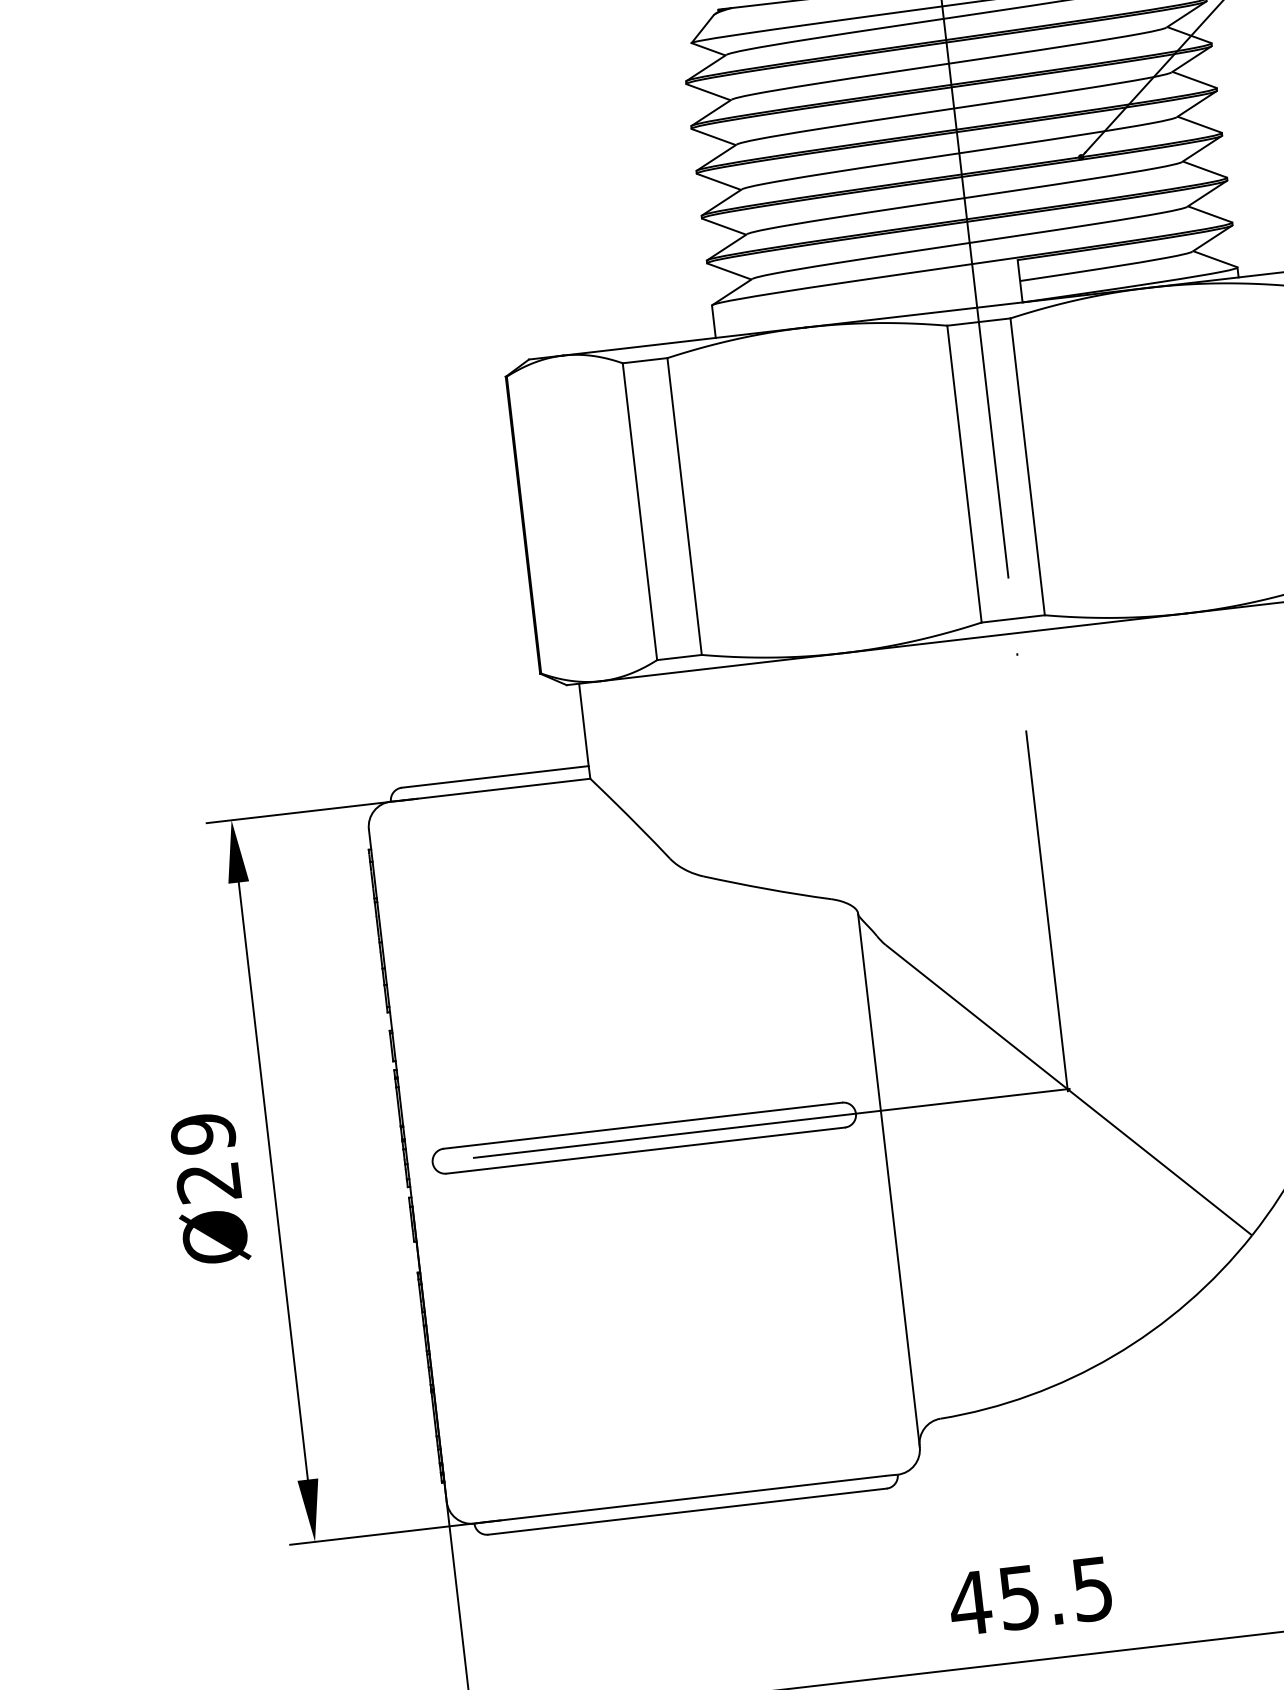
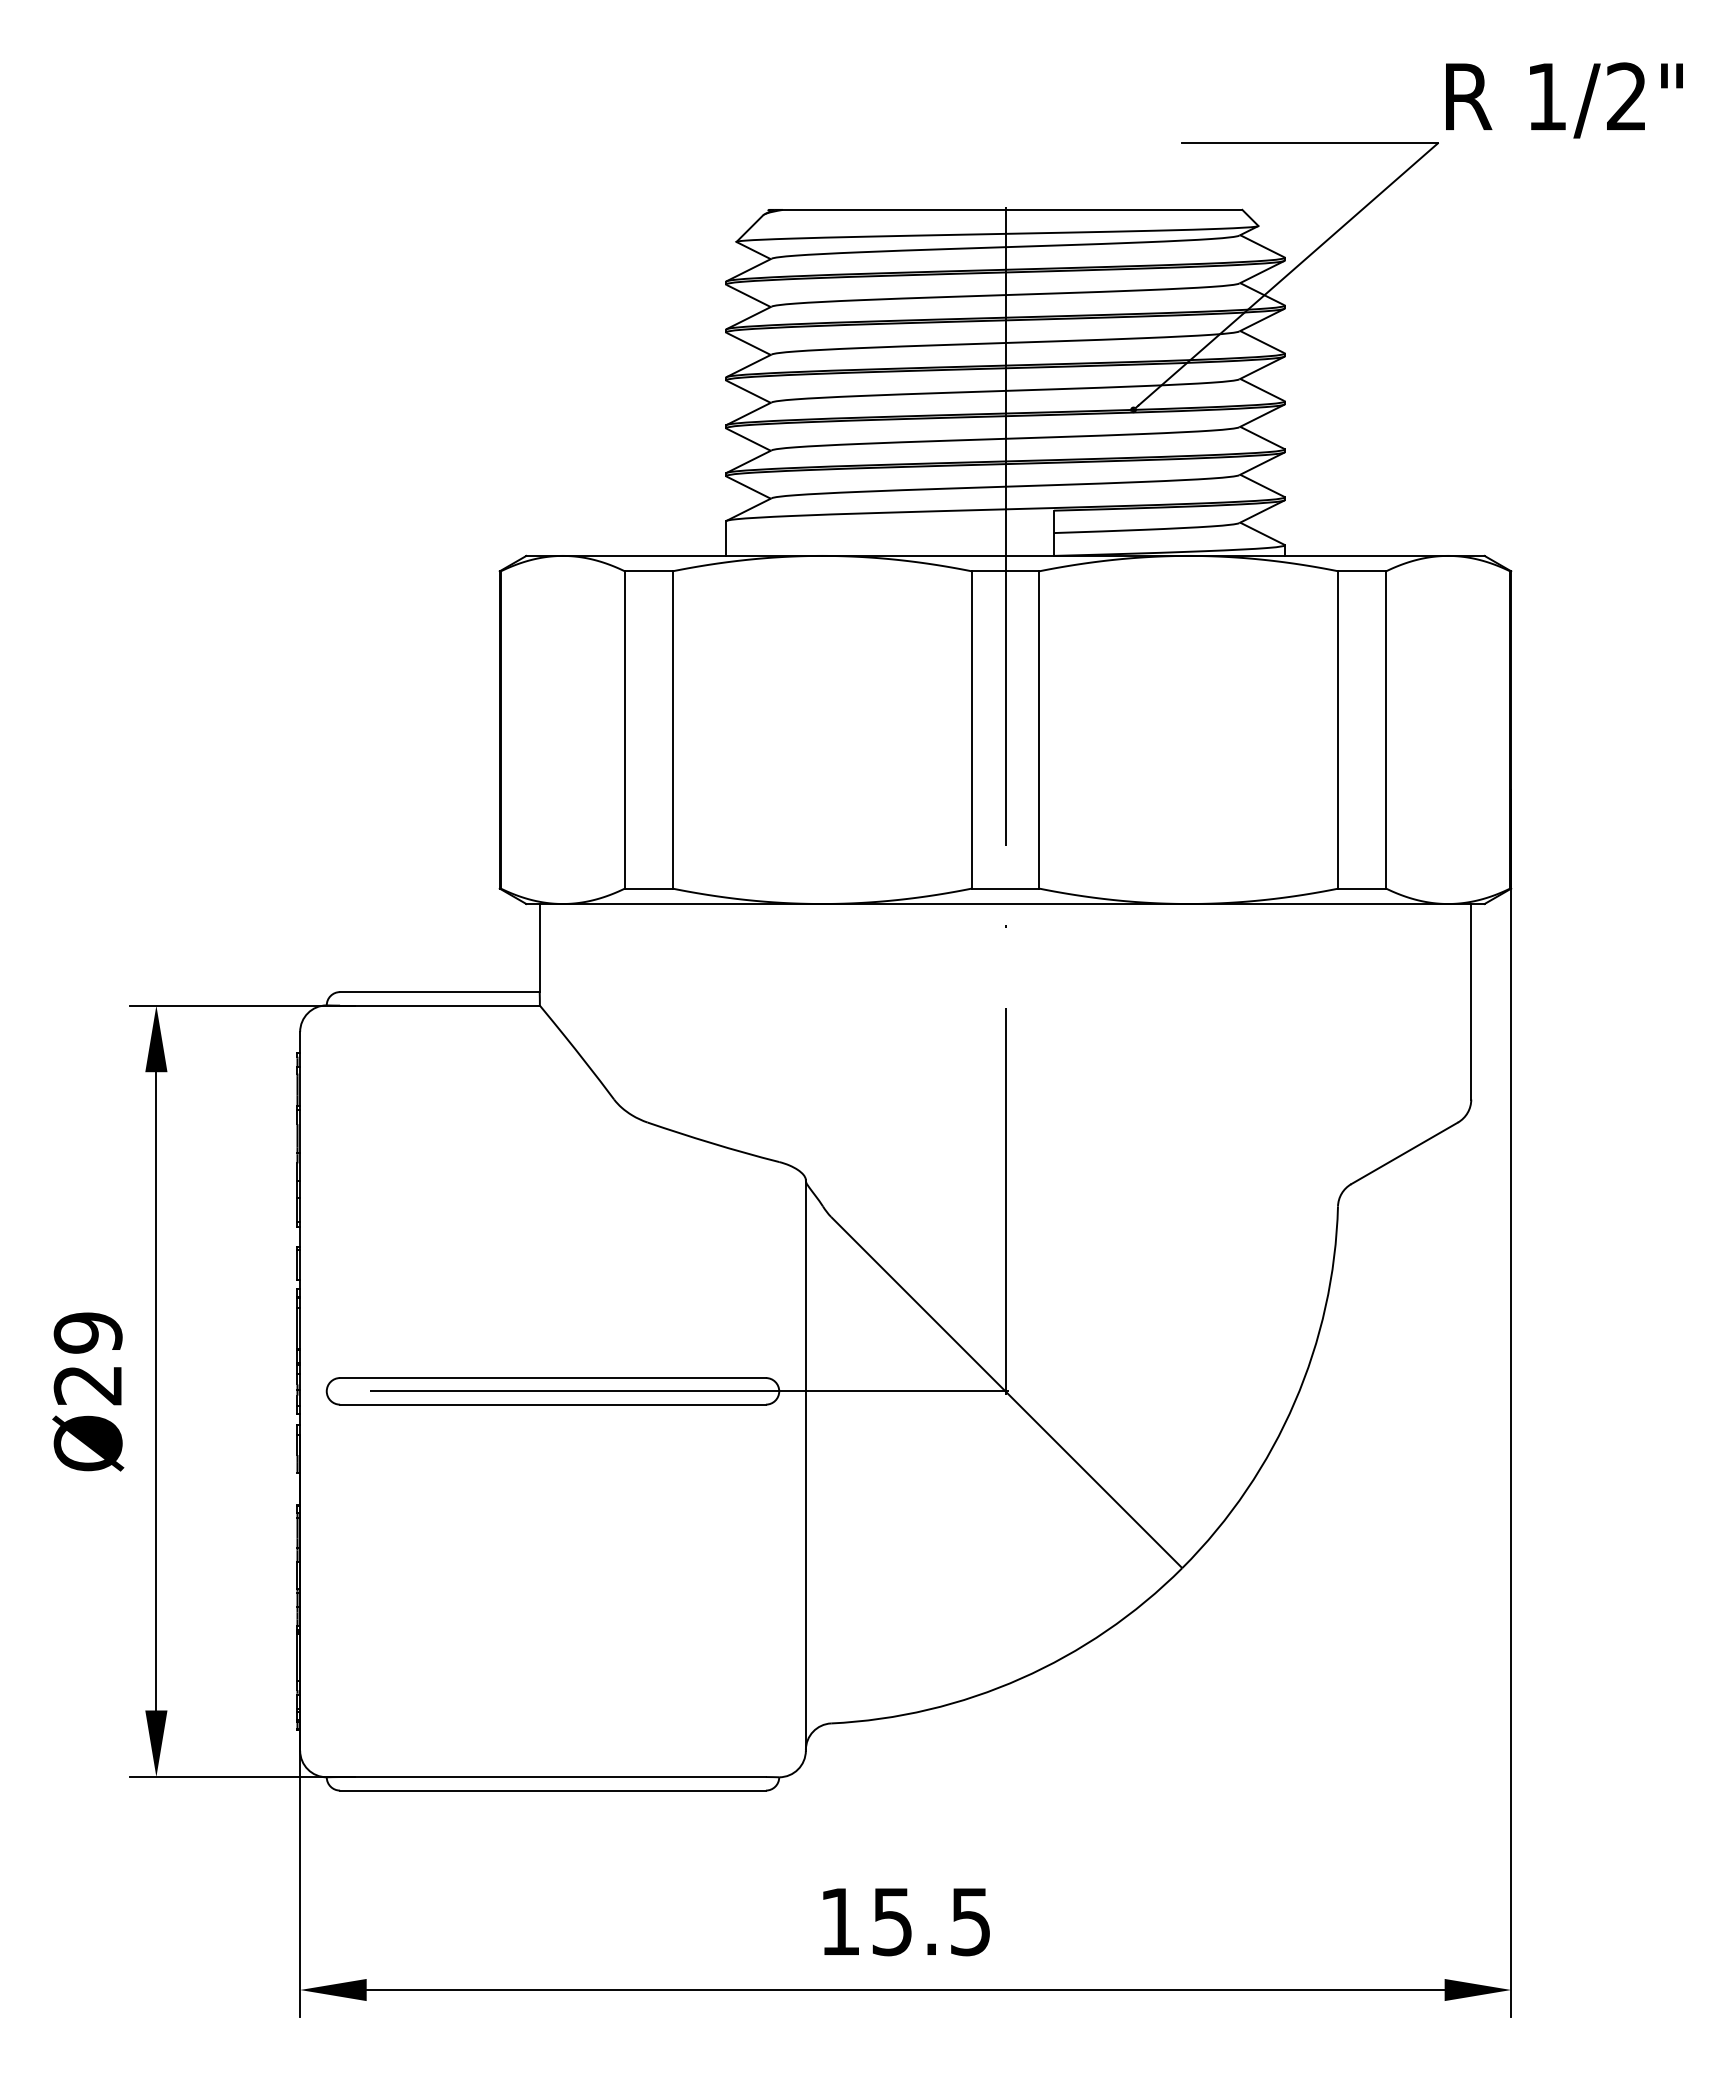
text: (969, 1603) -> (839, 1921), 45.5 -> 15.5

